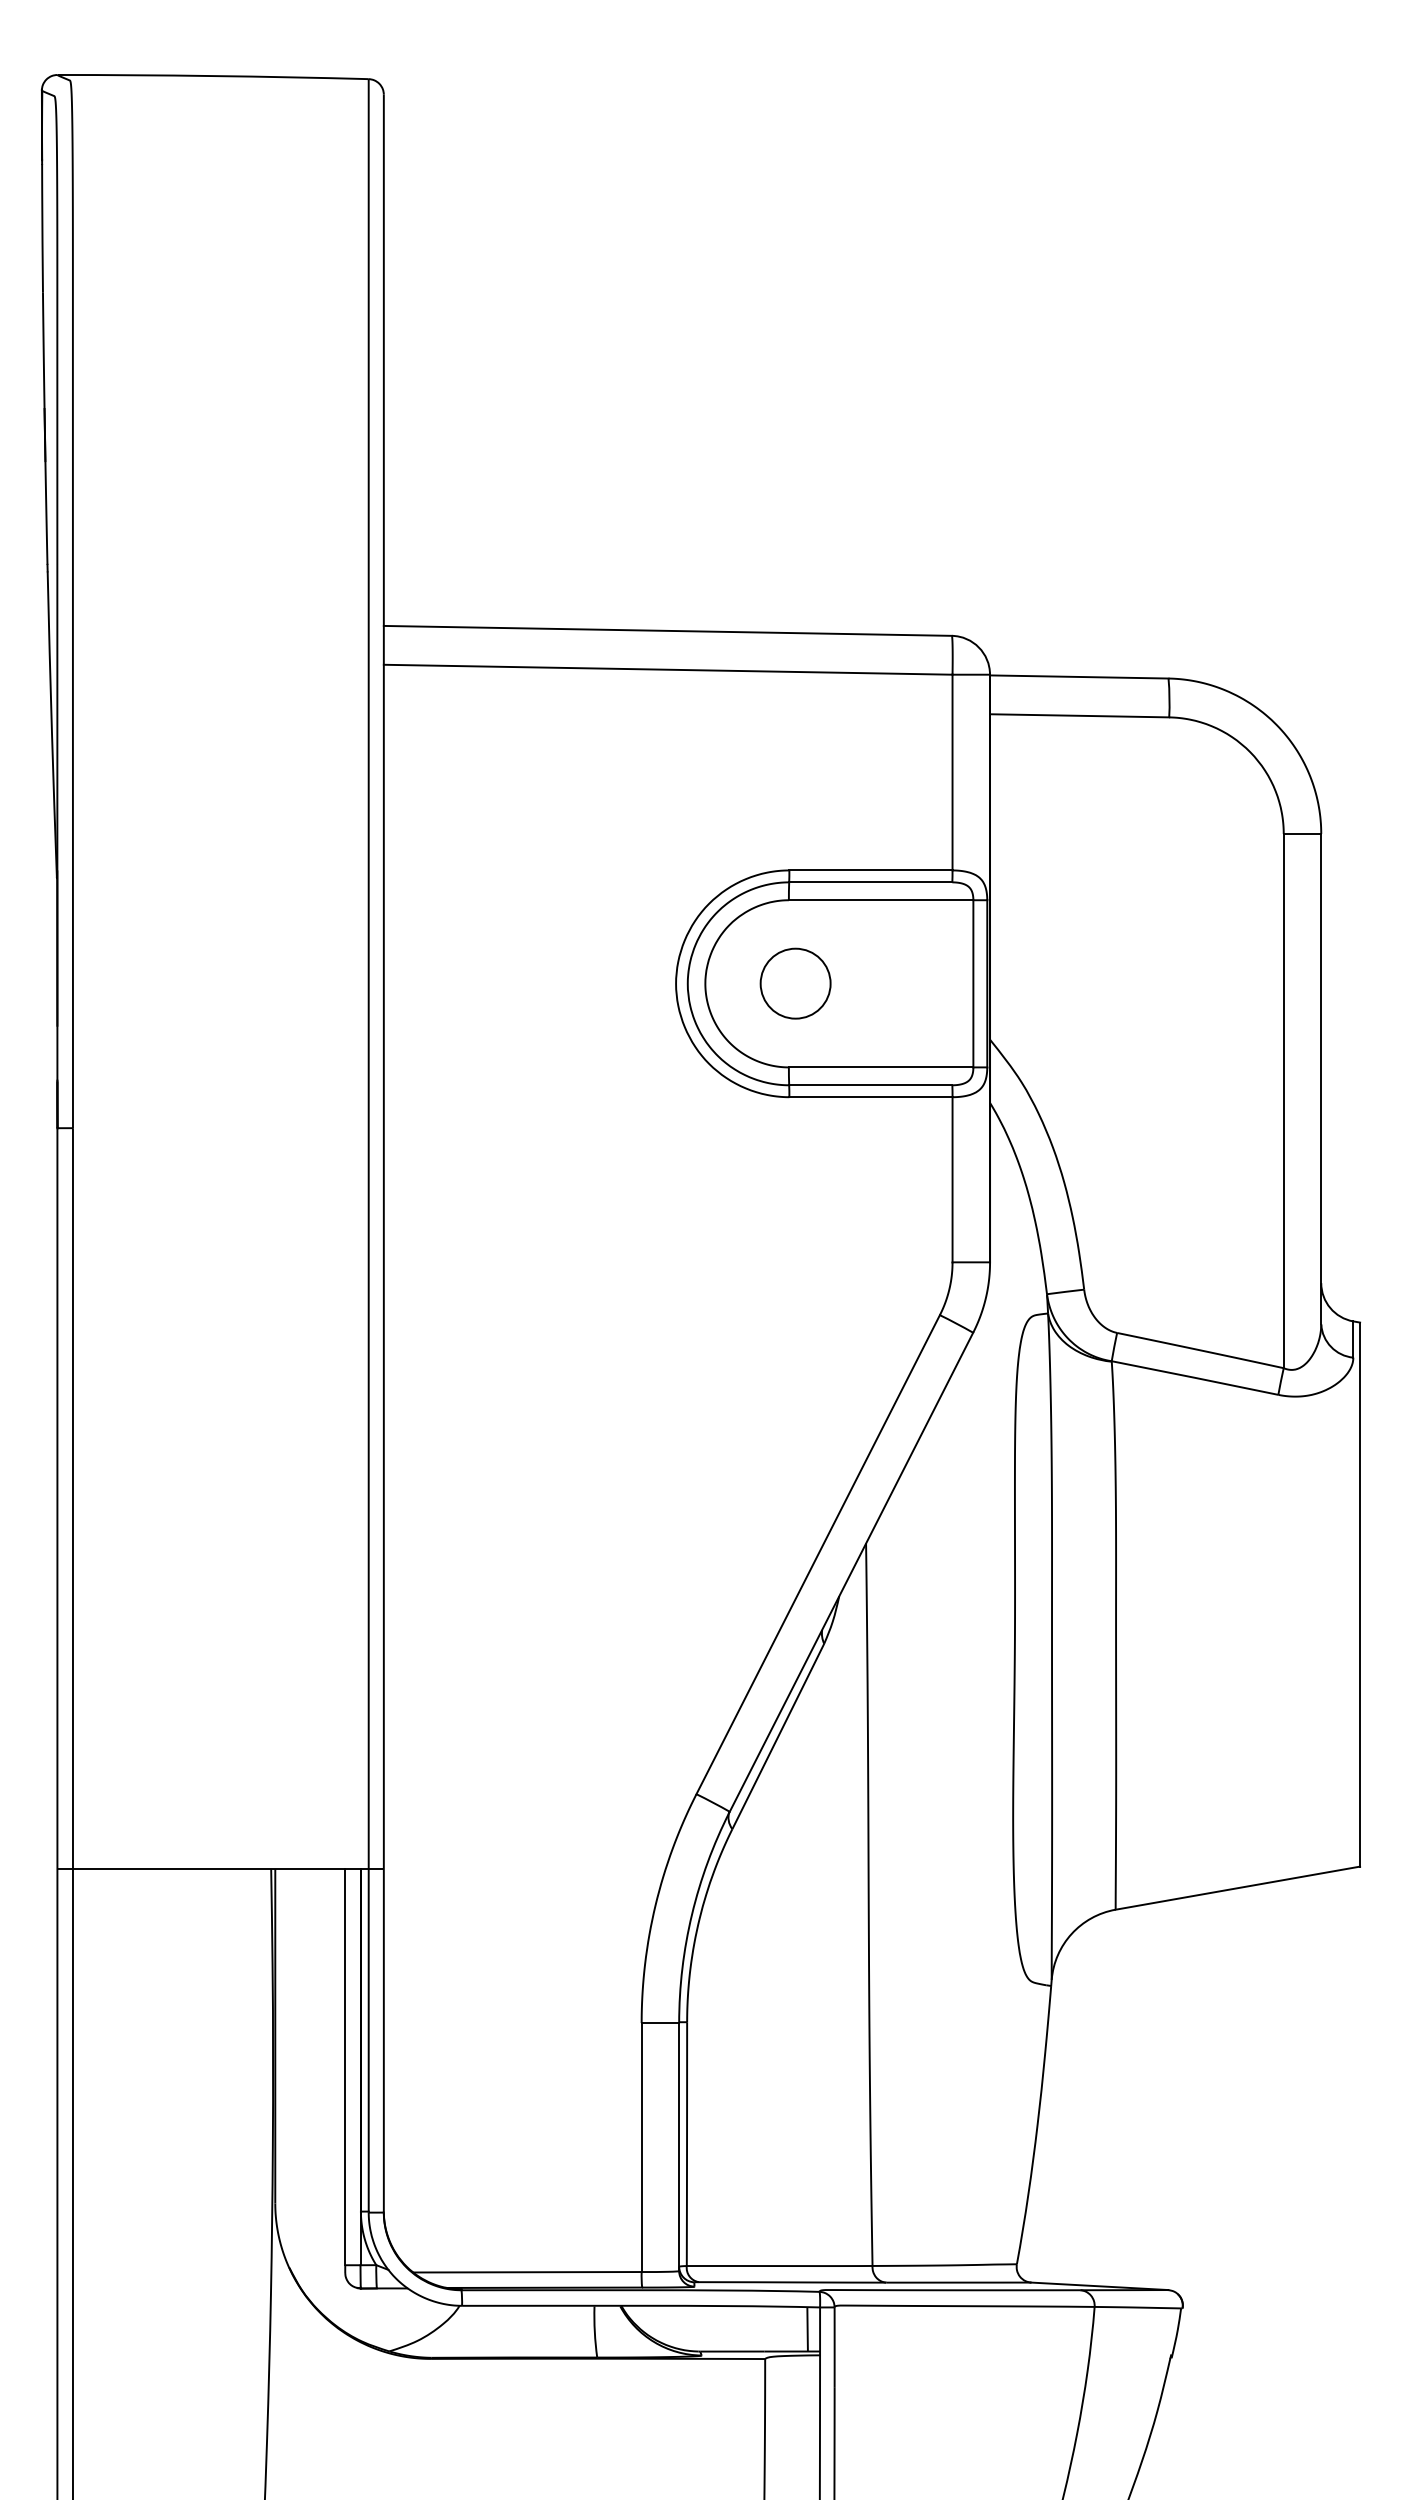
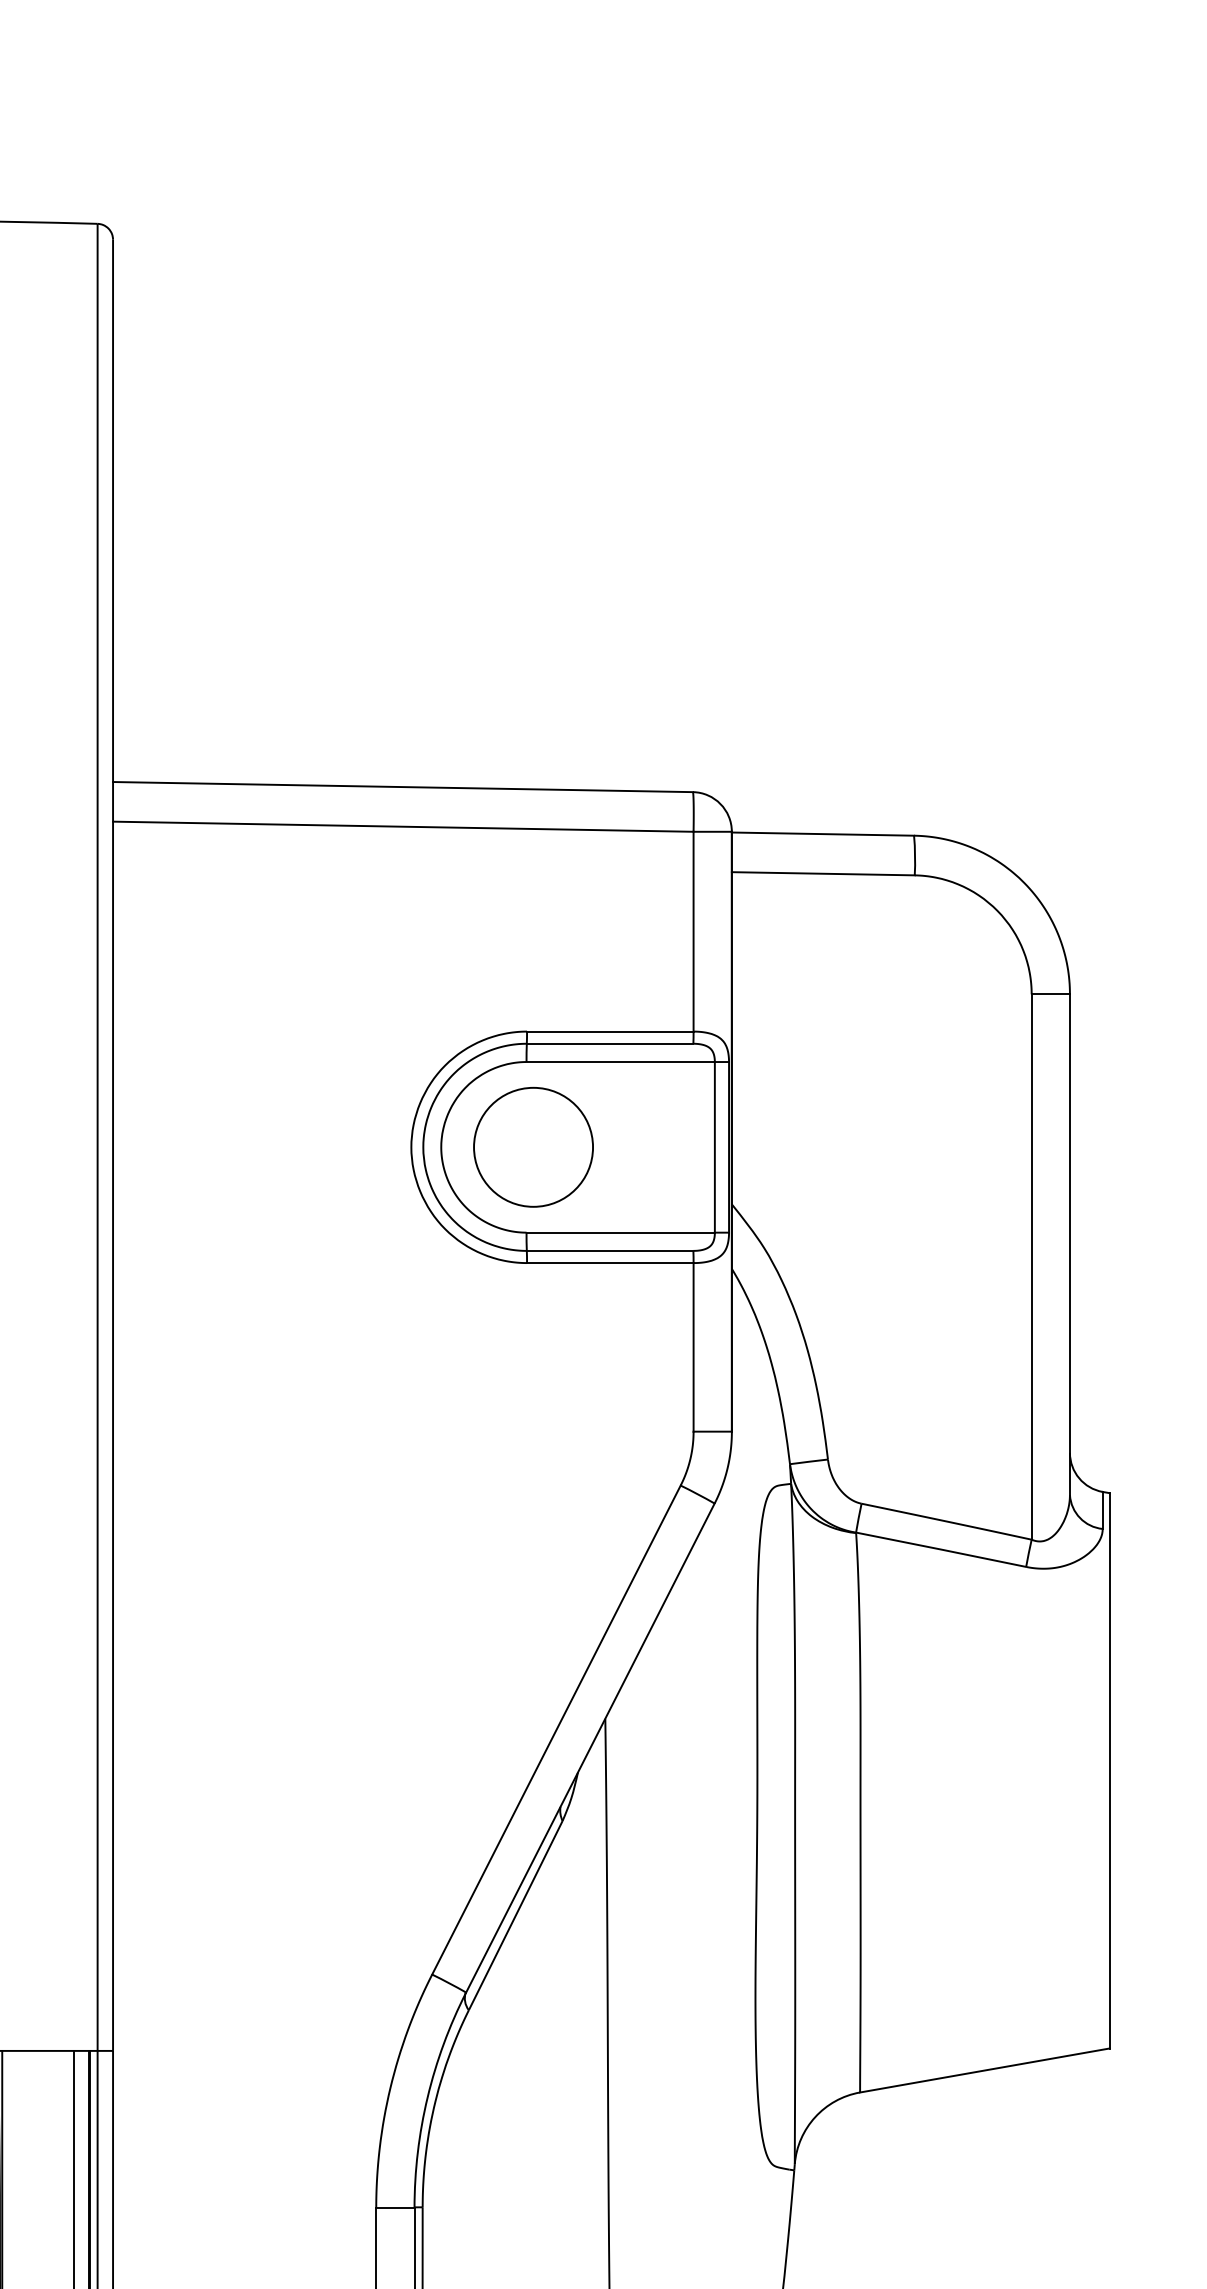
circle: (795, 983) -> (533, 1147), size x1.67

